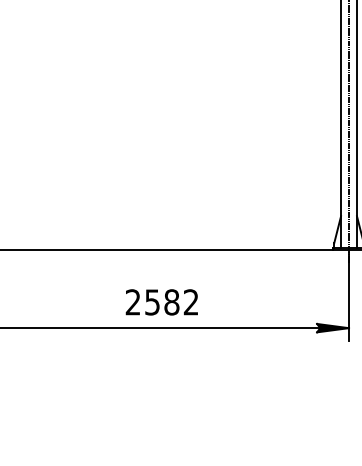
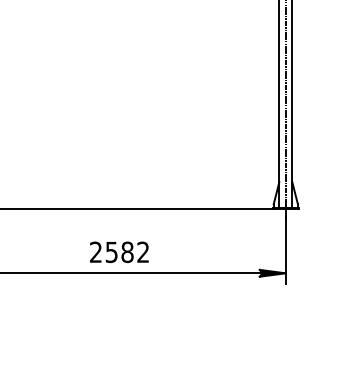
text: (162, 301) -> (119, 251), moved

